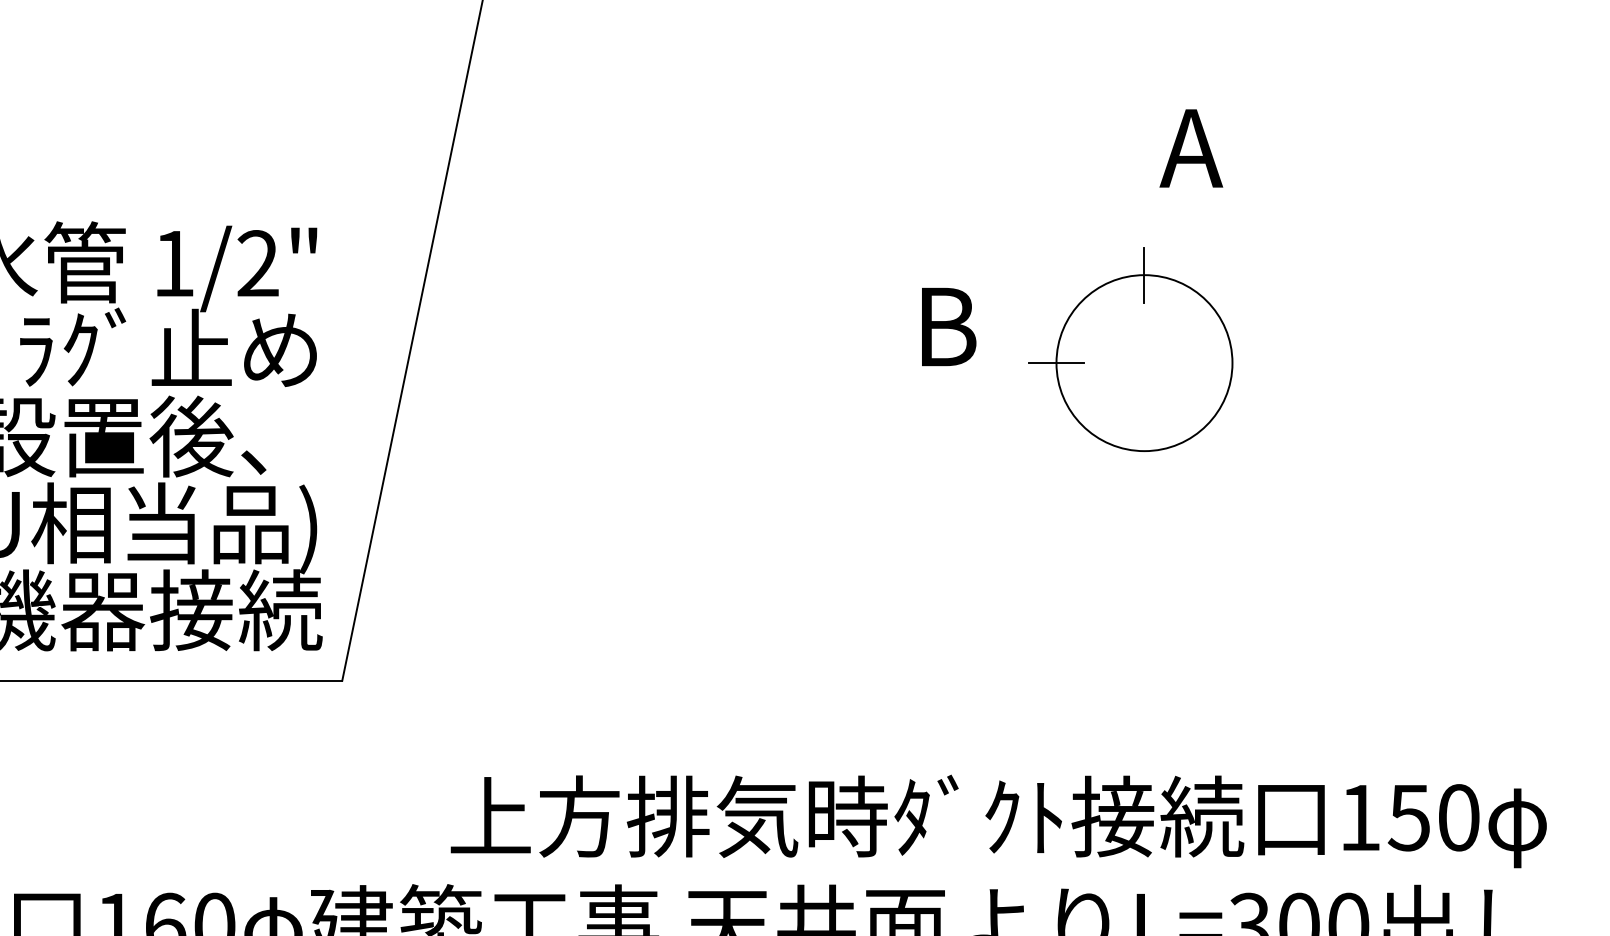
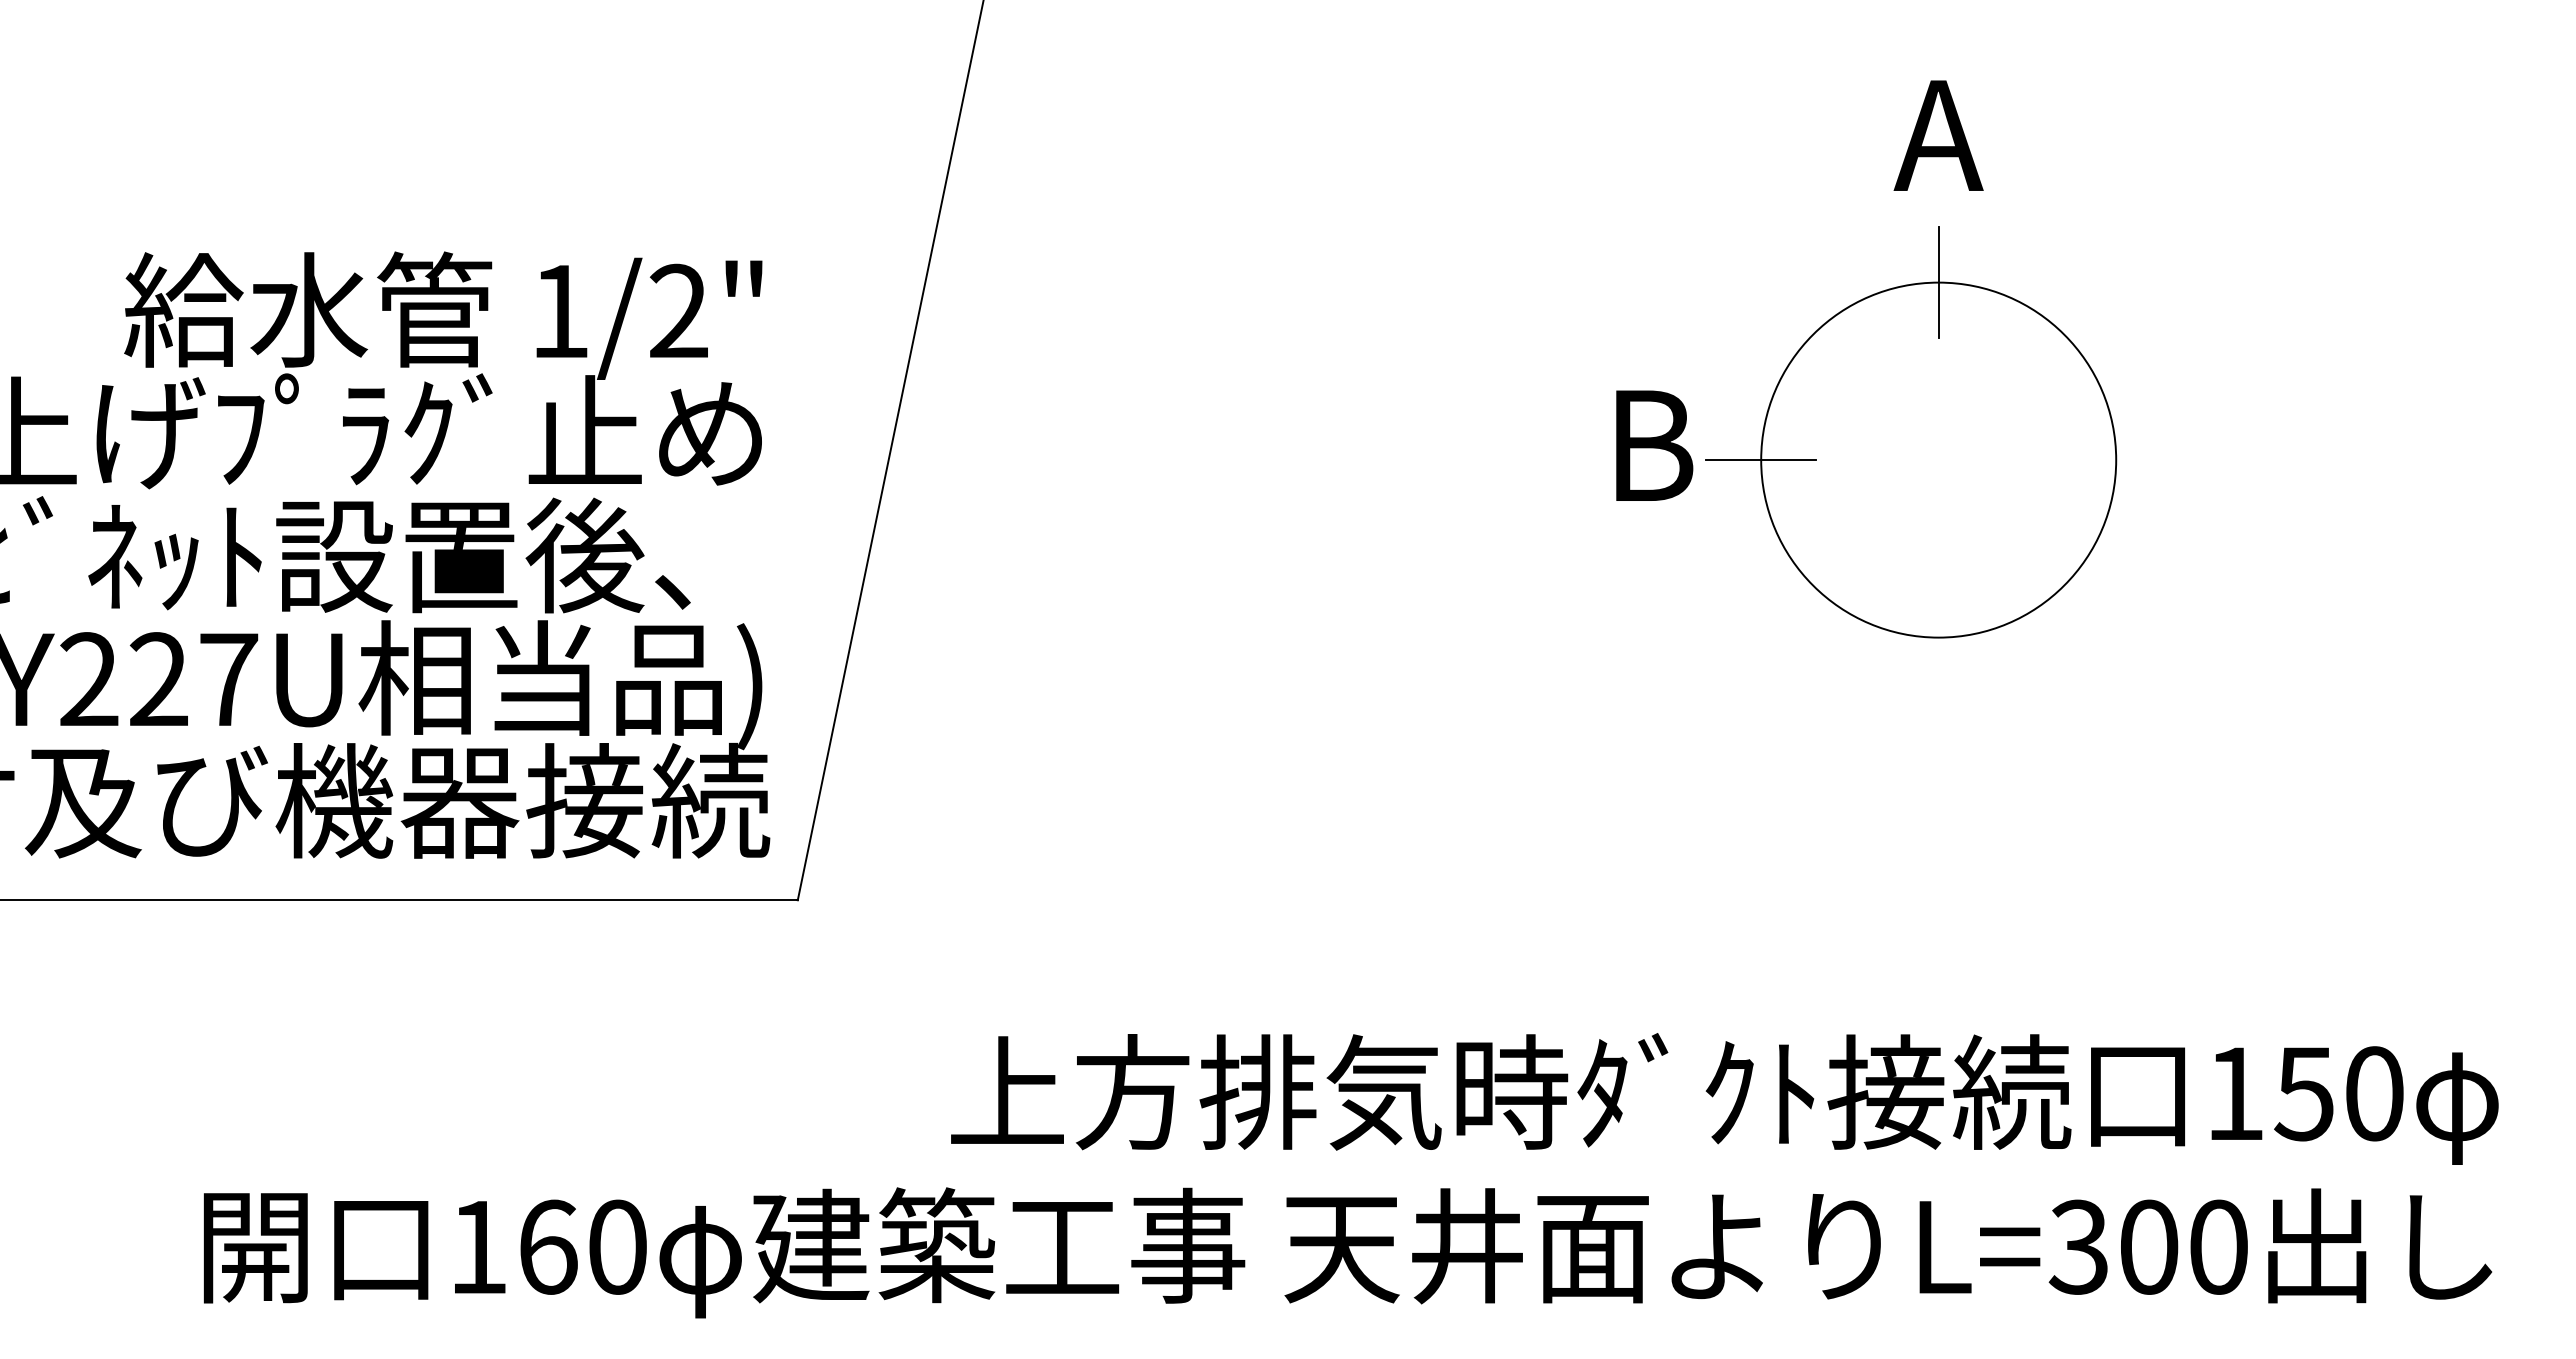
text: (1191, 148) -> (1938, 135), moved
text: (948, 326) -> (1654, 445), moved
part: (1131, 349) -> (1911, 432), size x1.43

